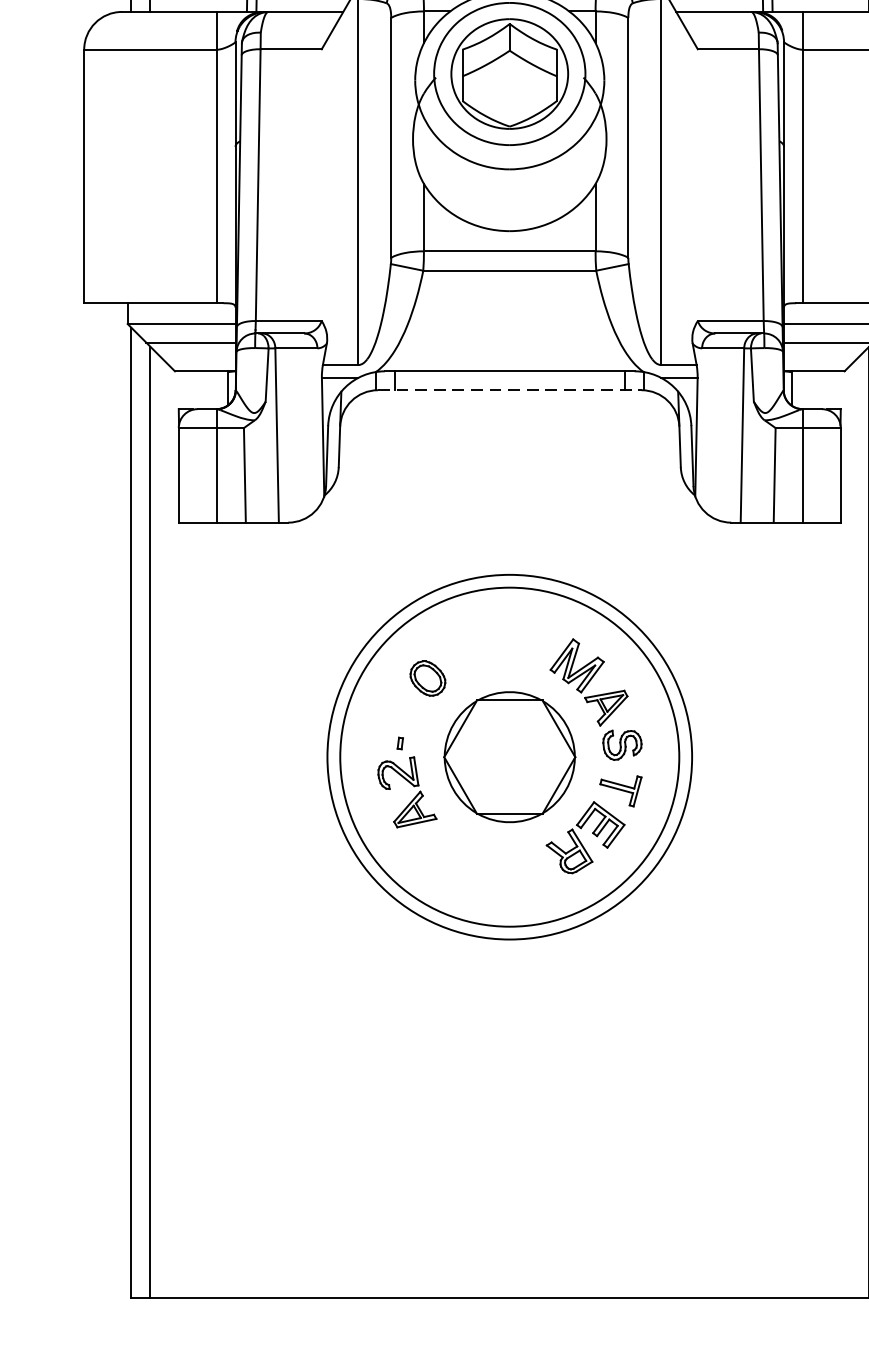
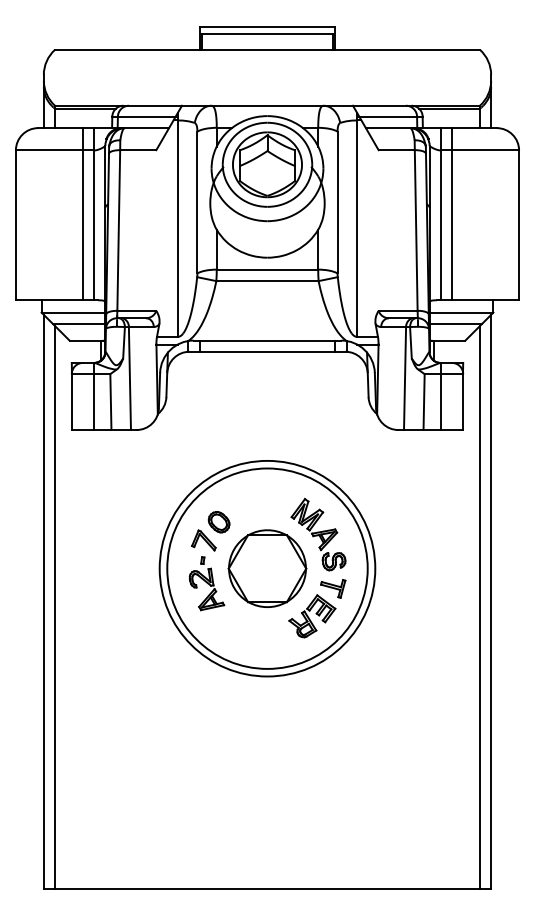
line: (196, 158) -> (82, 214), added
line: (822, 158) -> (452, 214), added
line: (509, 389) -> (267, 351), dashed -> solid
part: (401, 709) -> (203, 540), added

